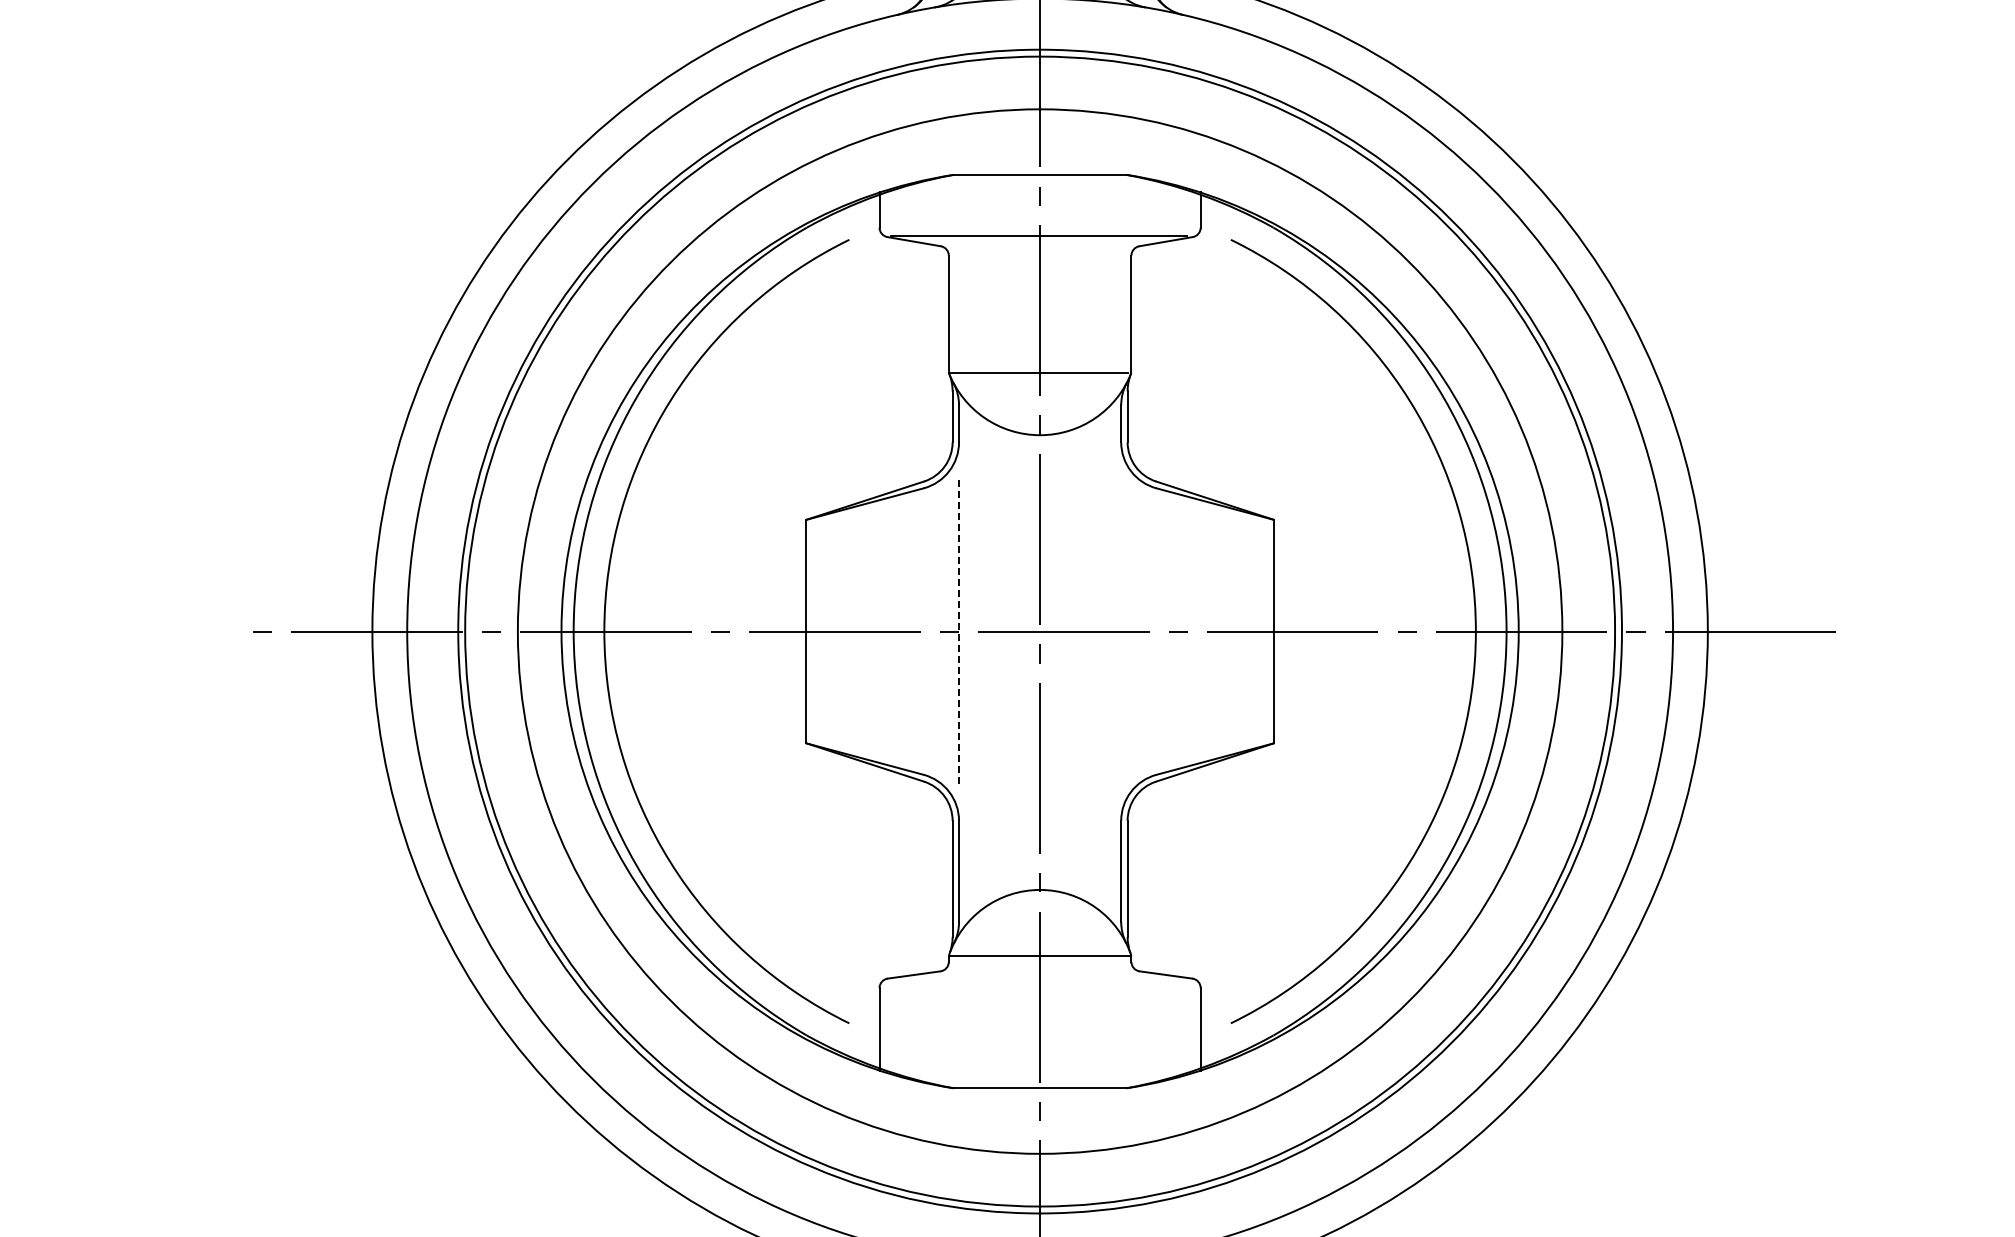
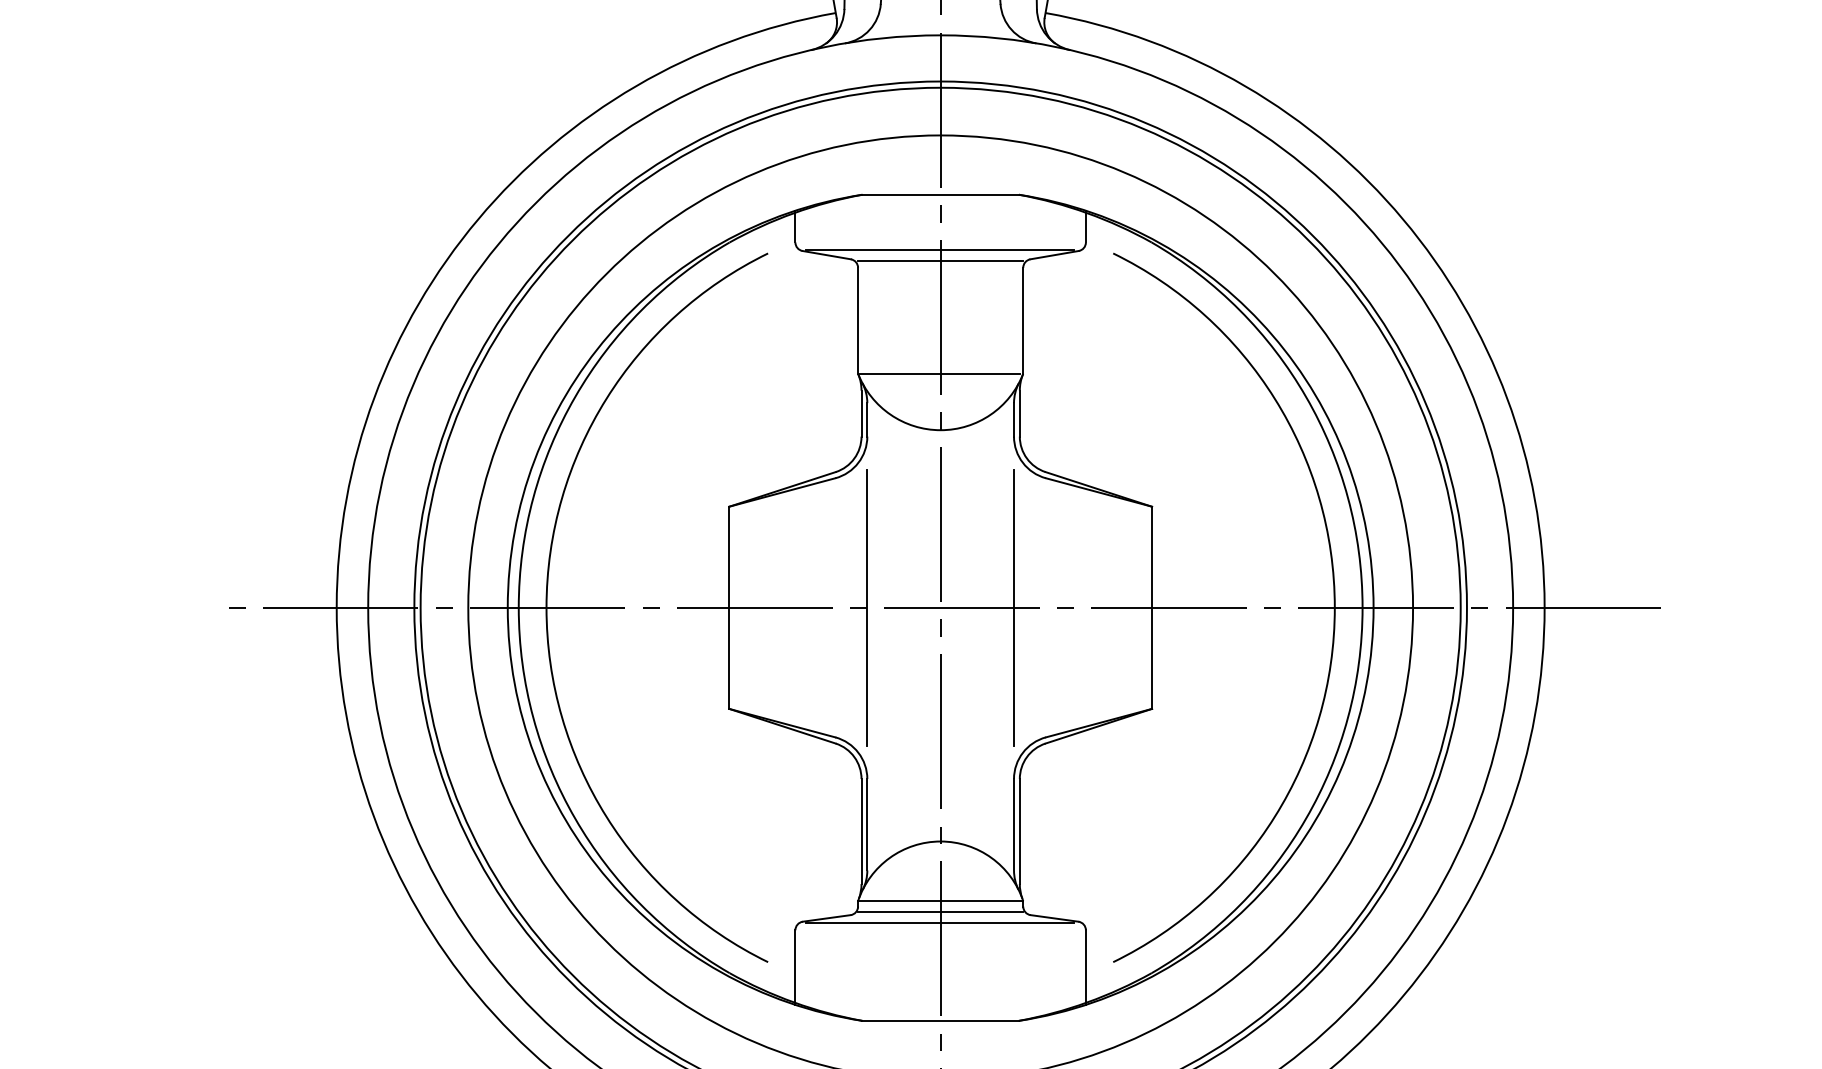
line: (1039, 247) -> (940, 260), added
line: (959, 631) -> (867, 607), dashed -> solid
line: (1121, 631) -> (1014, 607), added
line: (1039, 967) -> (940, 911), added
line: (1039, 979) -> (940, 922), added

